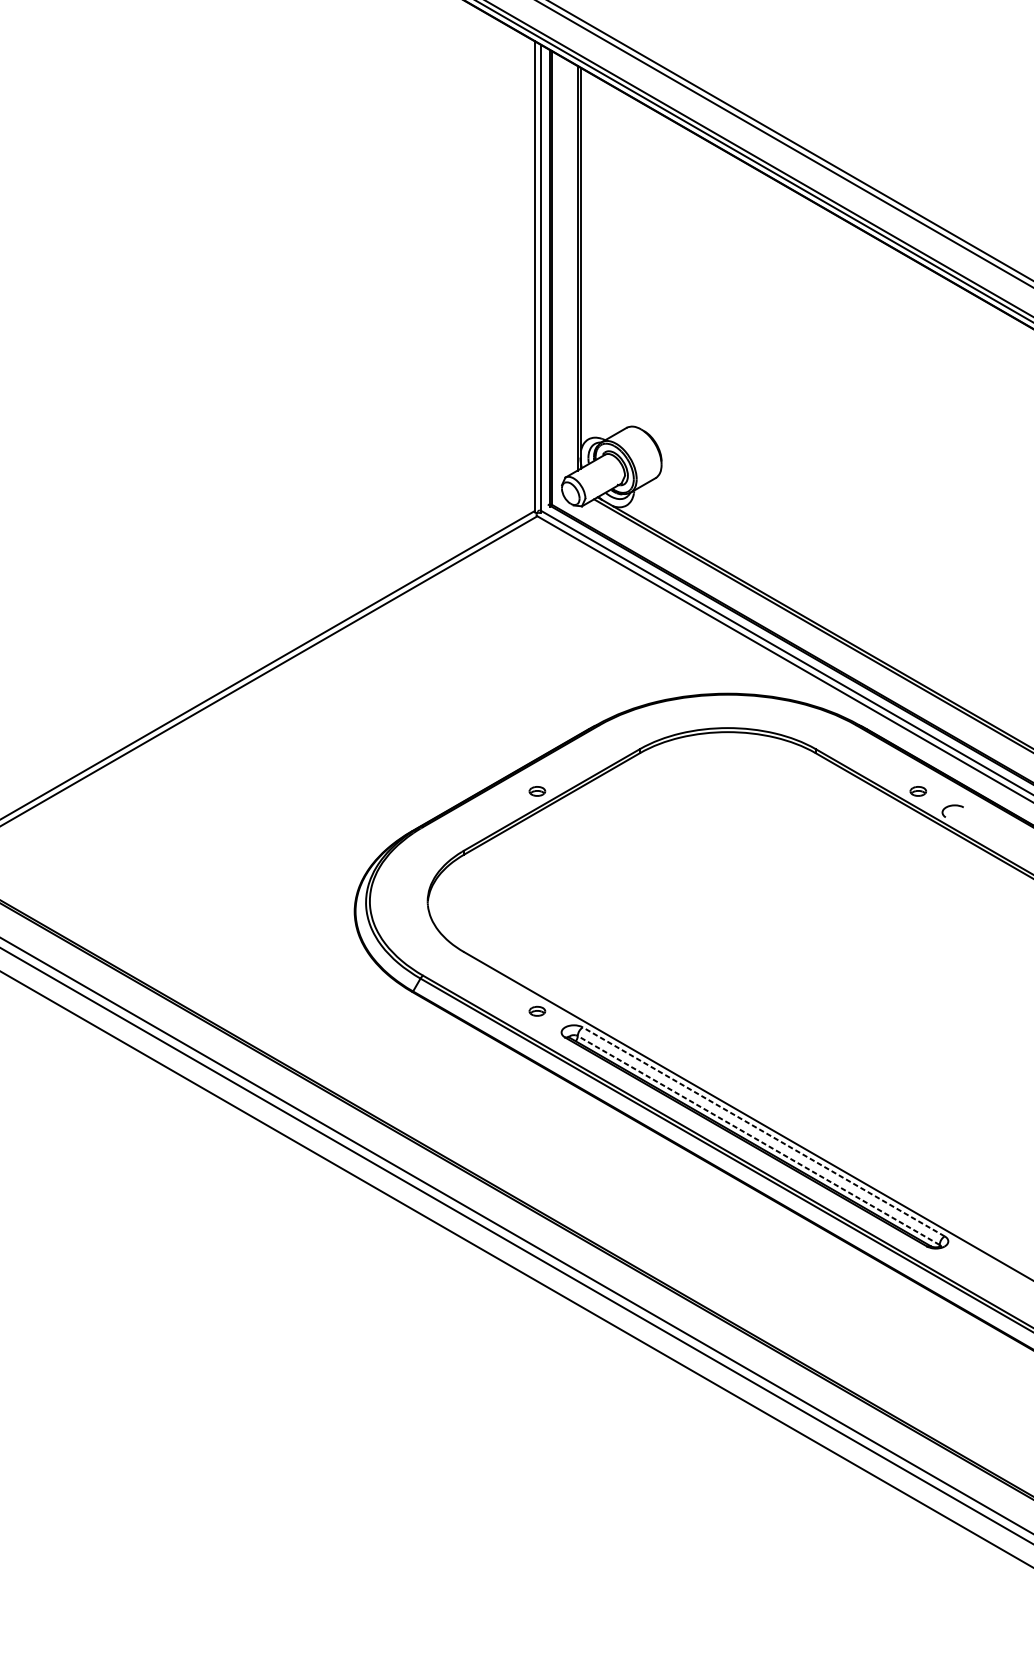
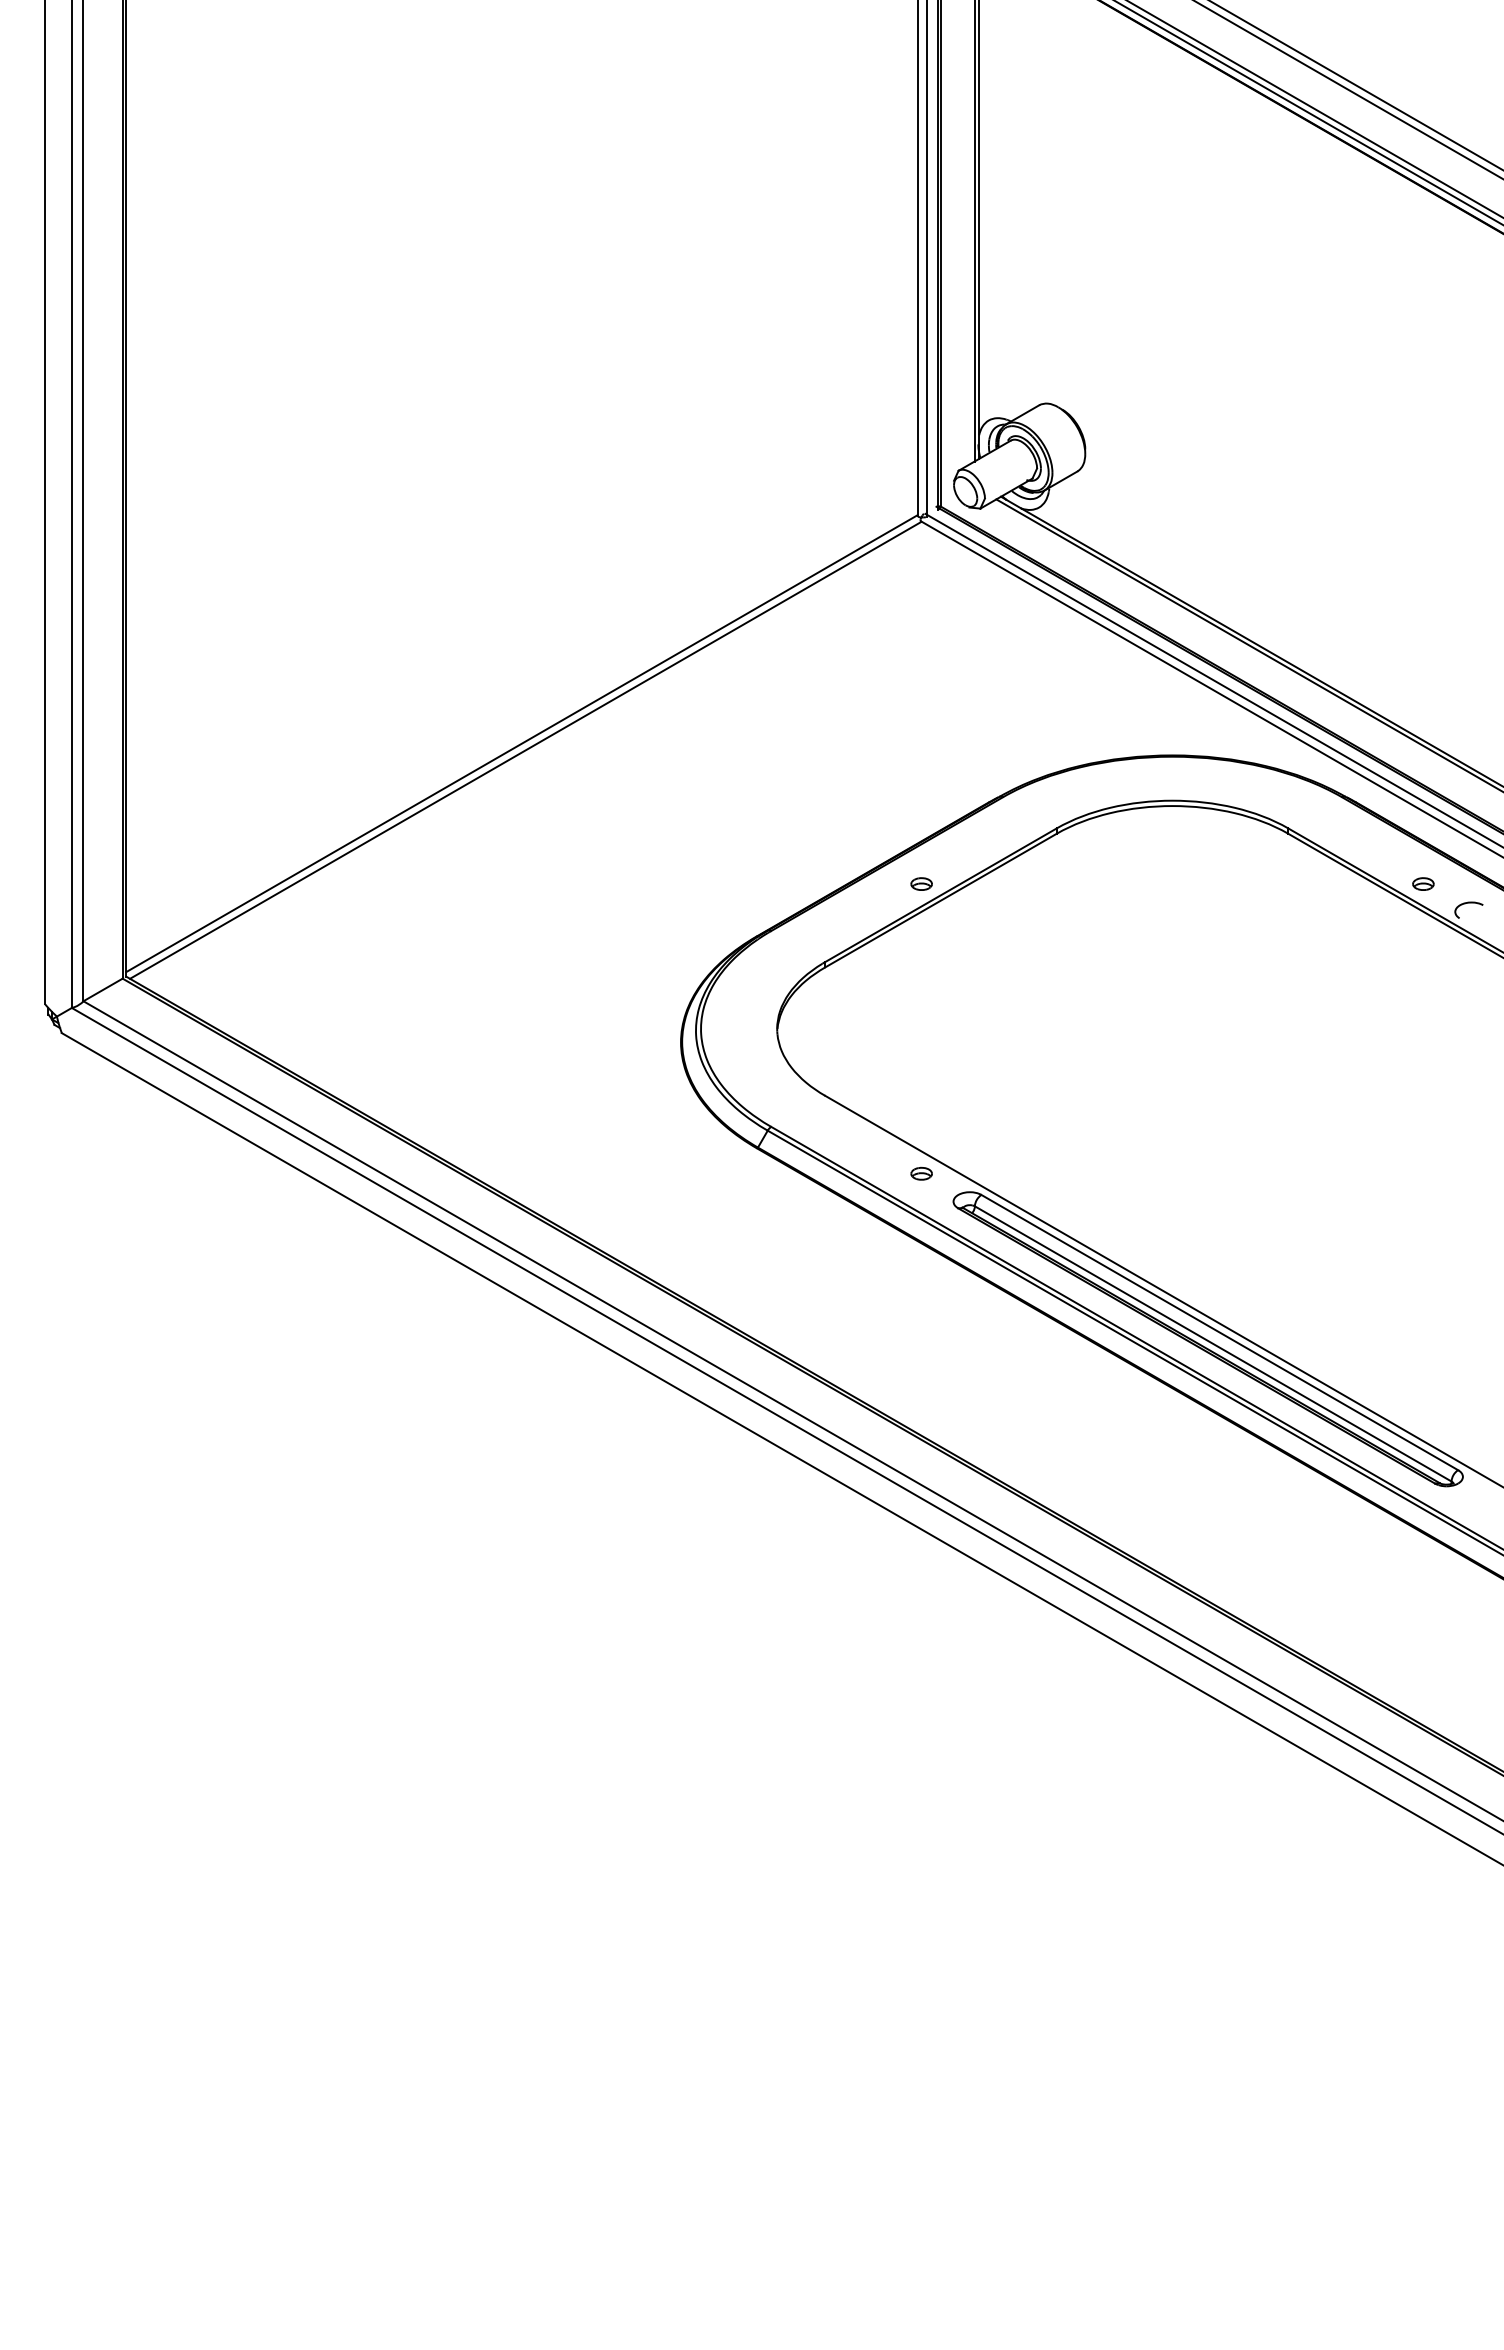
line: (763, 1131) -> (1219, 1332), dashed -> solid
line: (758, 1140) -> (1212, 1343), dashed -> solid

